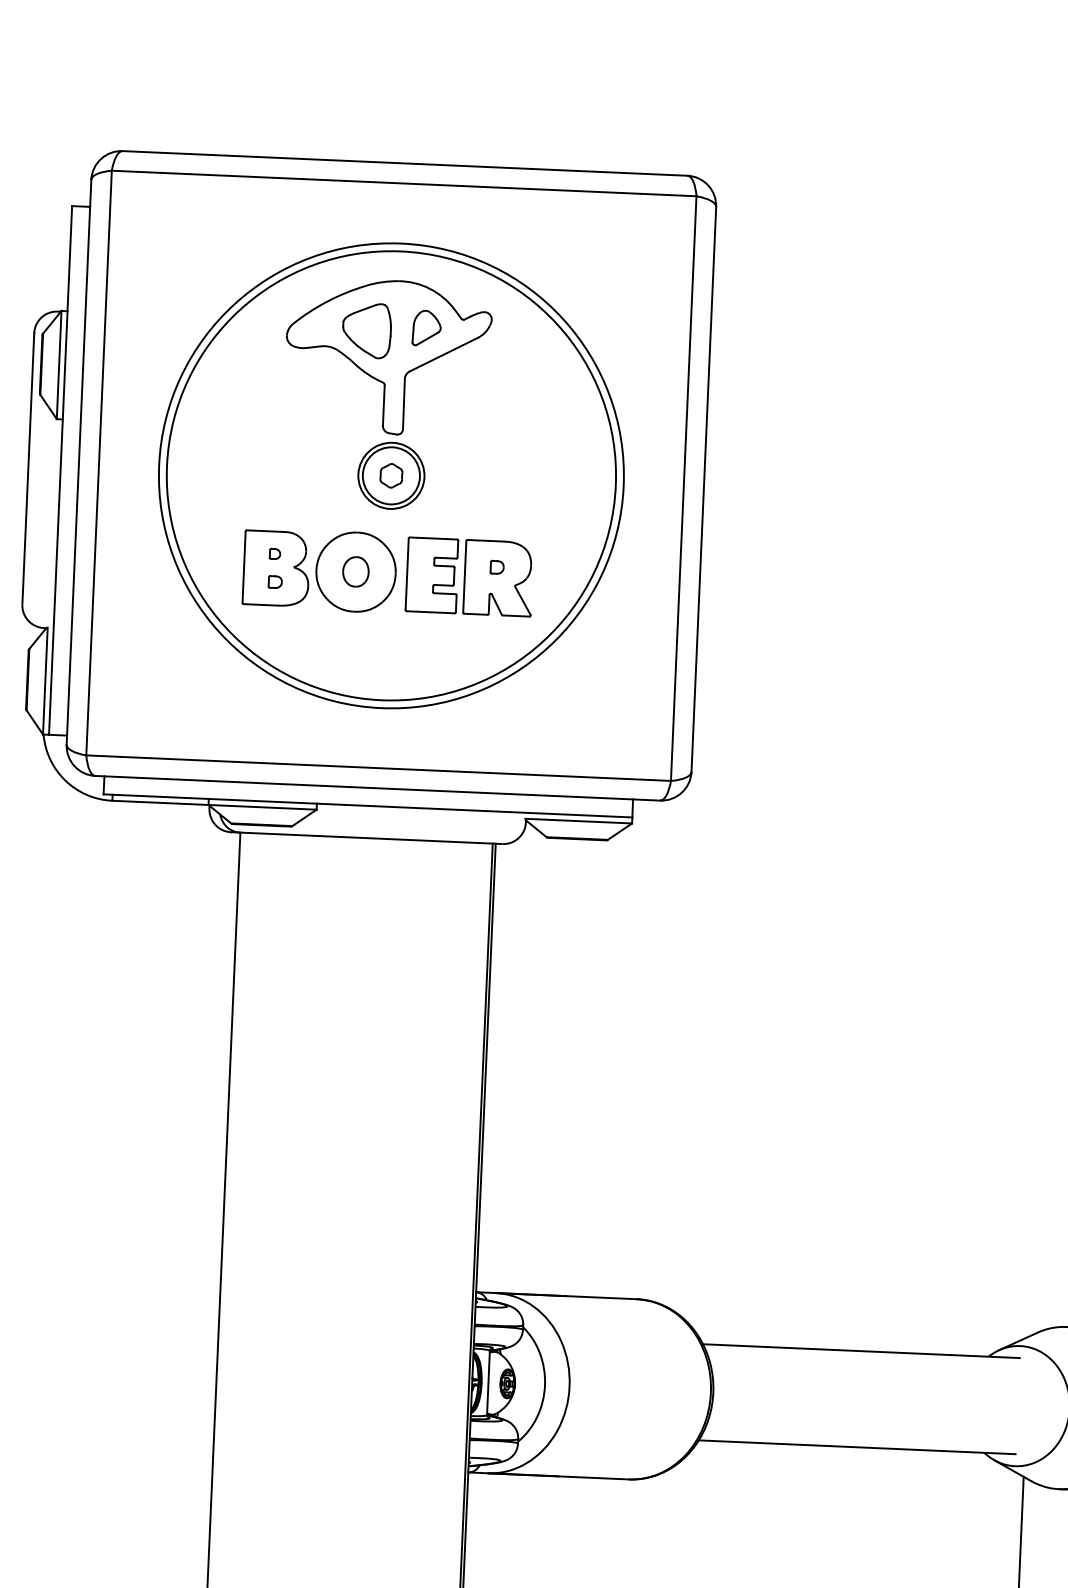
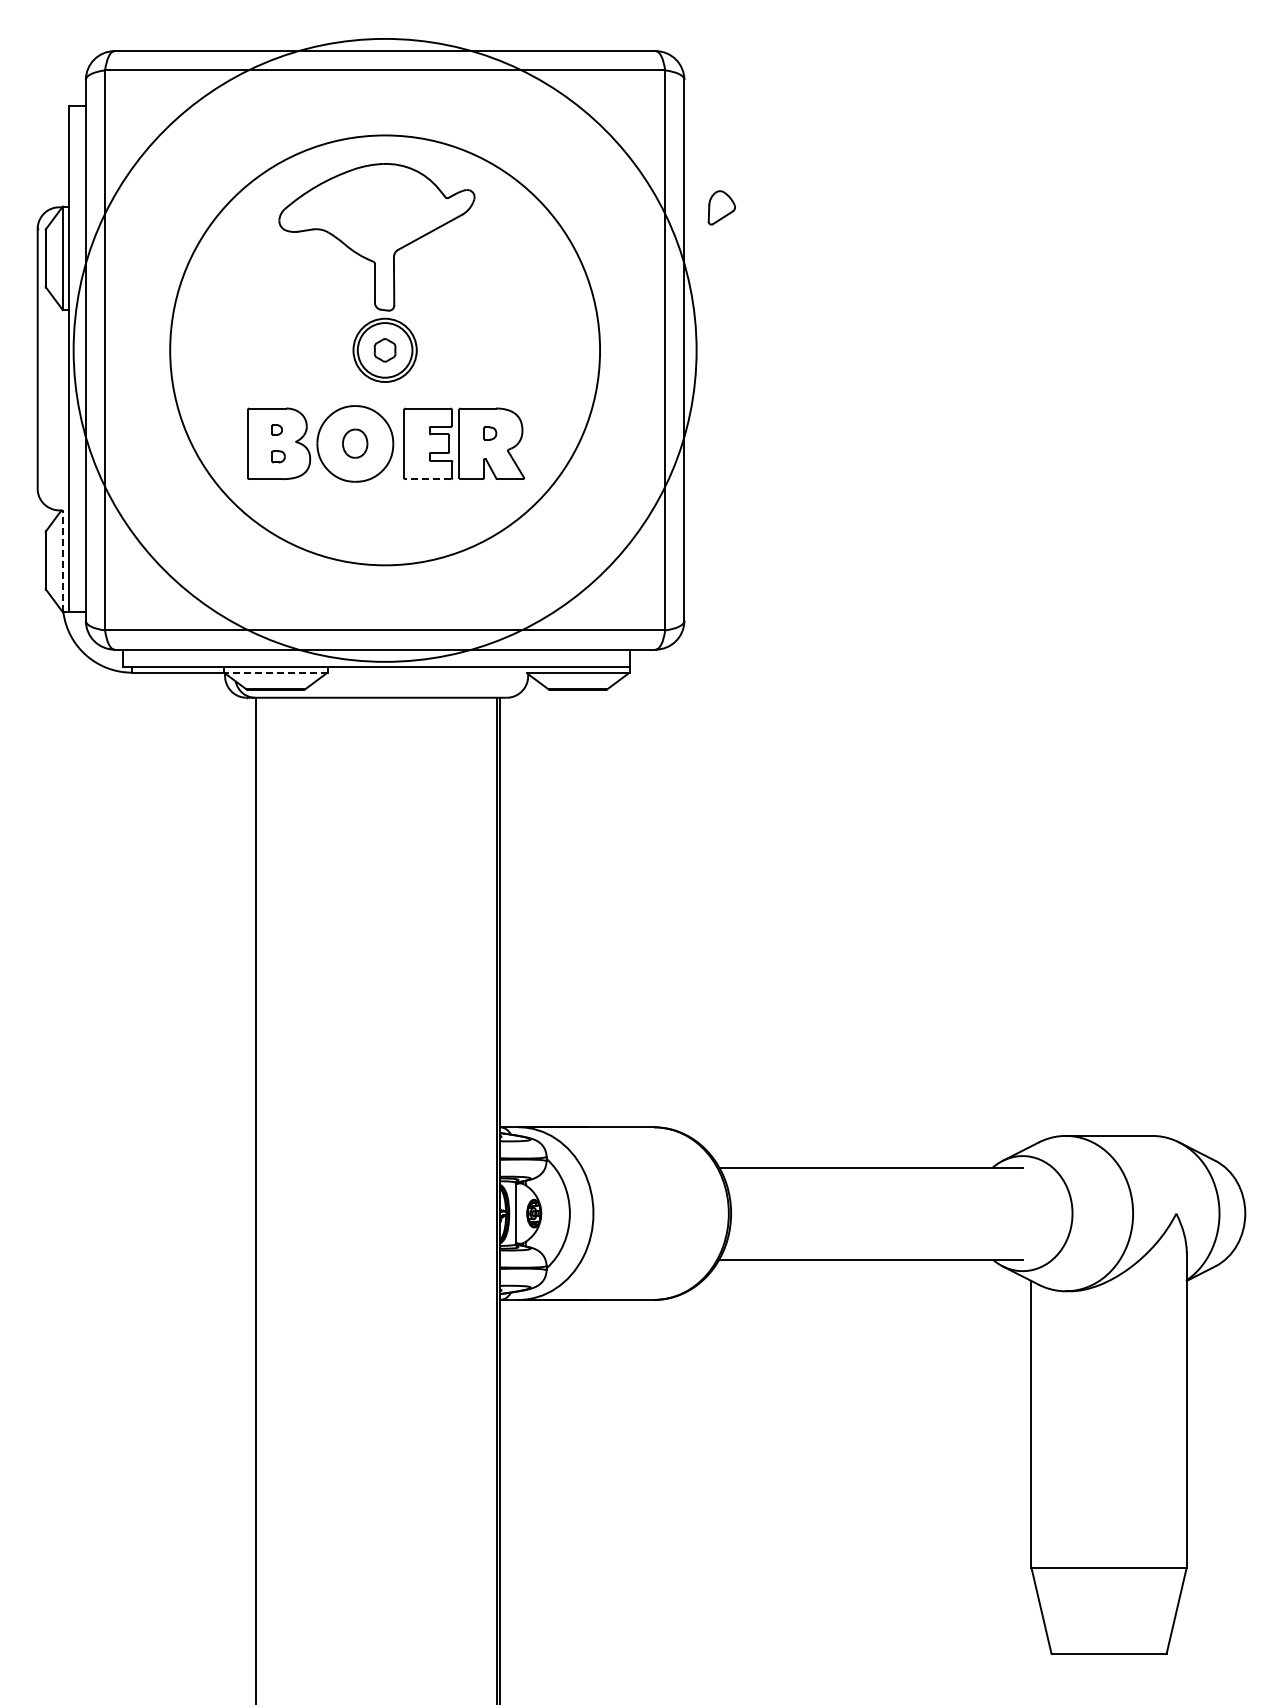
part: (426, 327) -> (721, 207), moved
part: (366, 330) -> (355, 212), removed
circle: (390, 474) -> (384, 349), size x1.4
line: (430, 612) -> (428, 479), solid -> dashed
line: (45, 680) -> (62, 560), solid -> dashed
line: (262, 807) -> (275, 672), solid -> dashed

